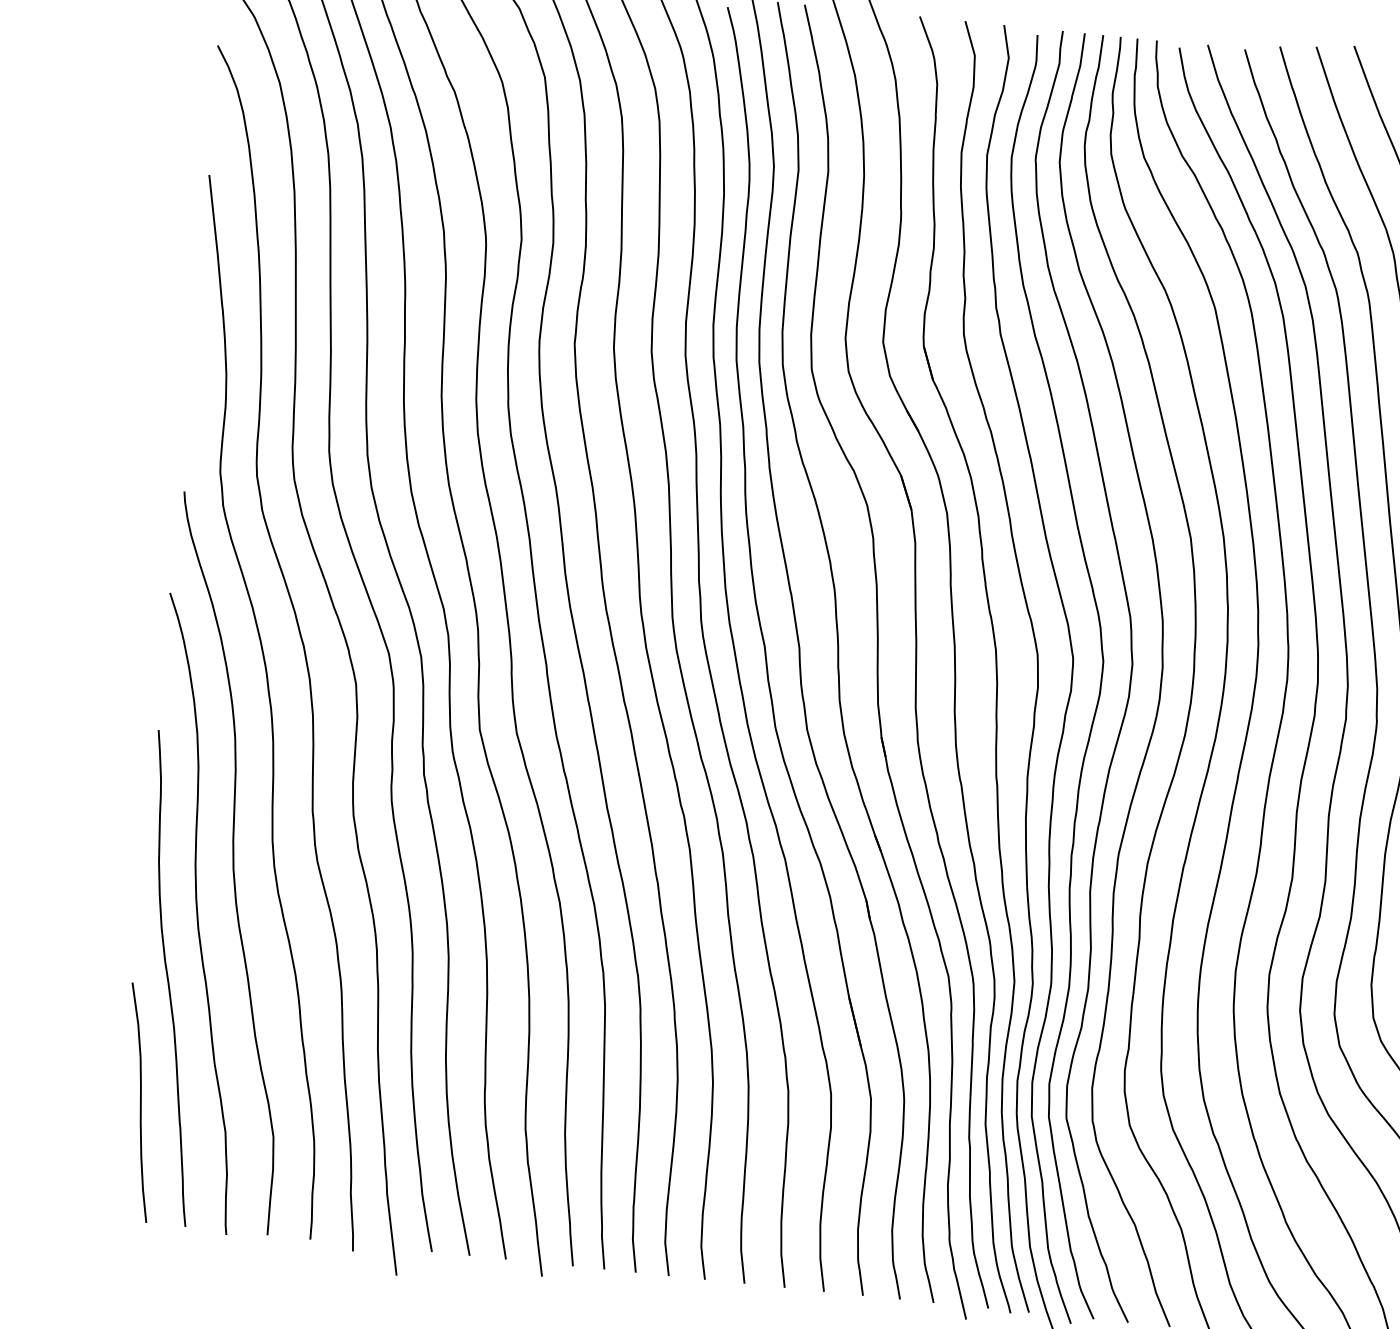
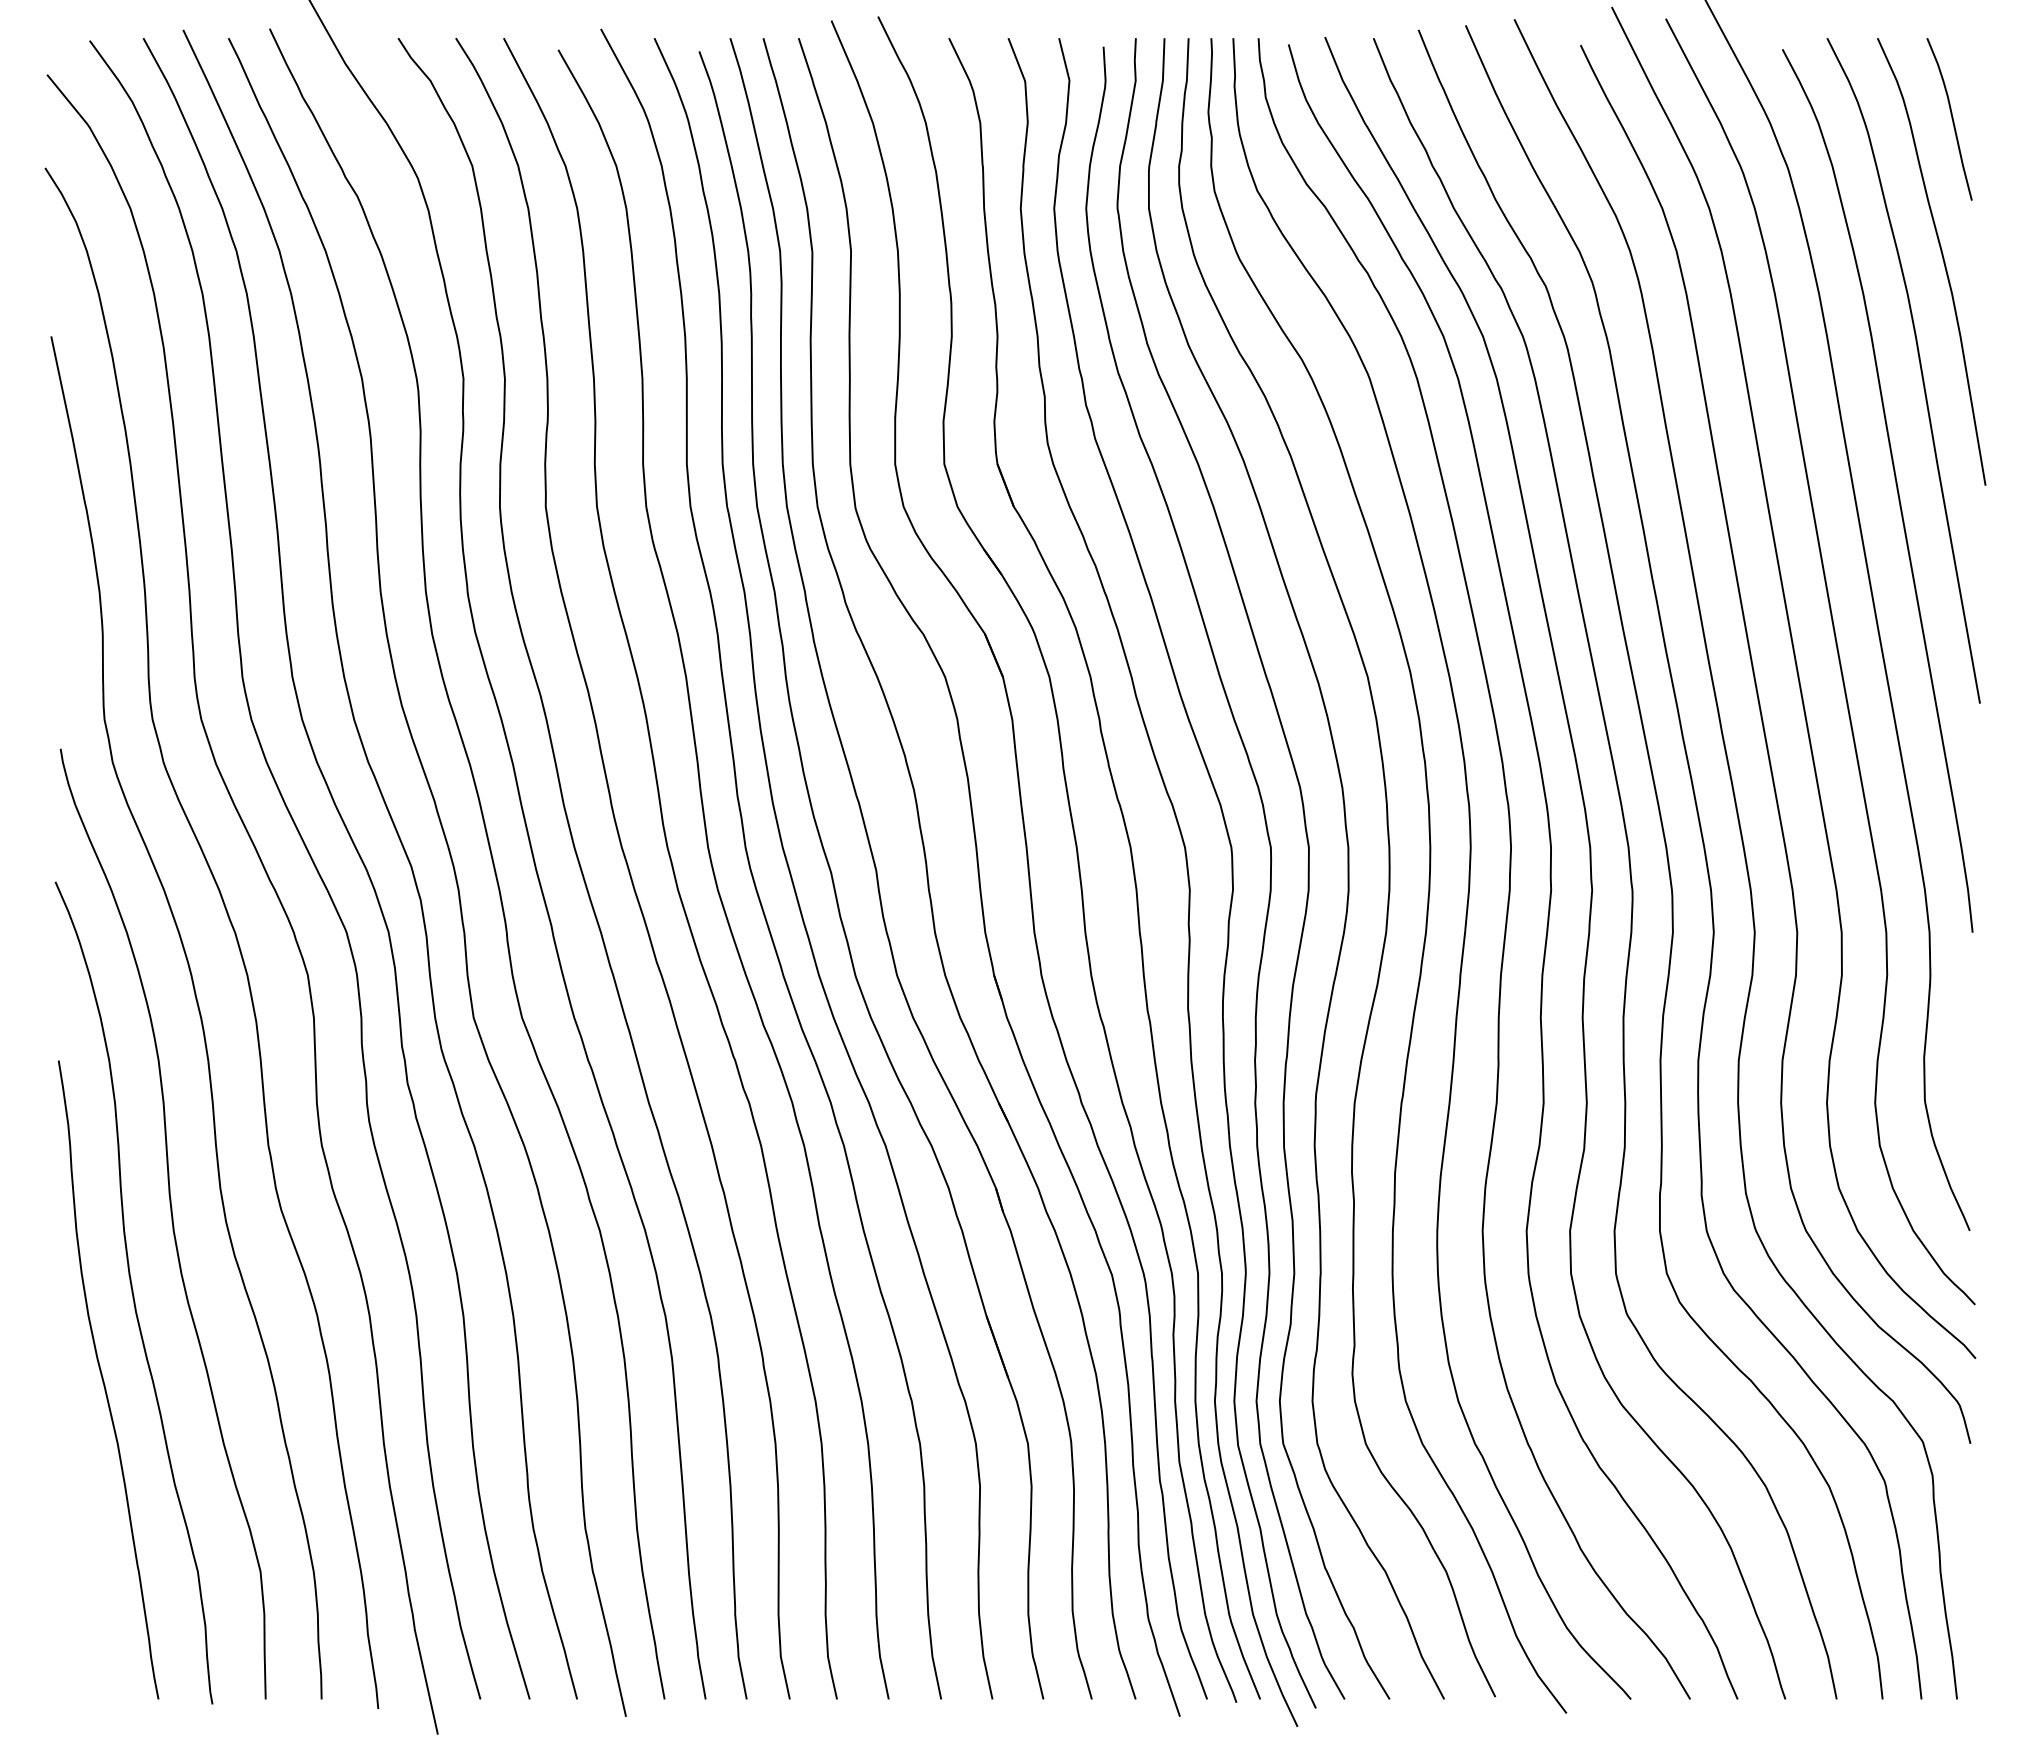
curve: (140, 1102) -> (83, 1544), removed

